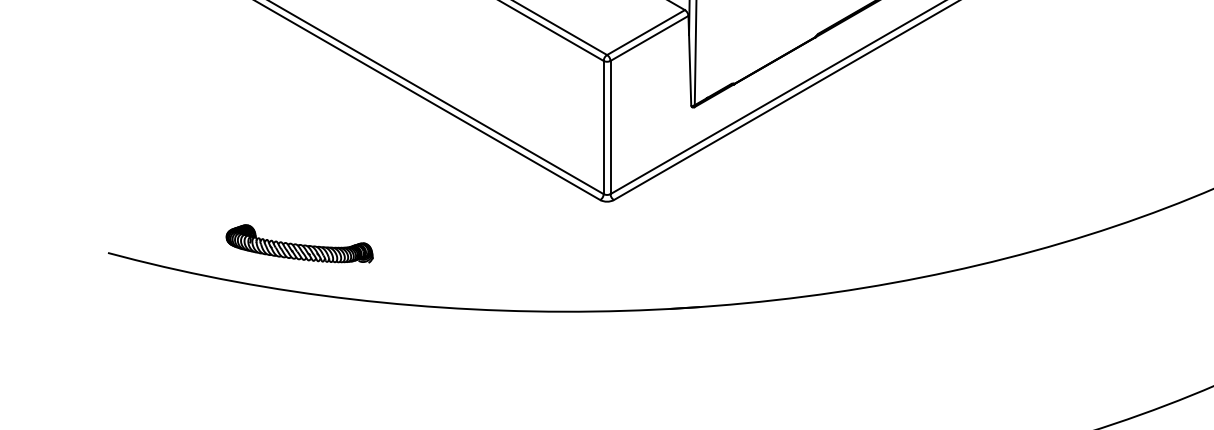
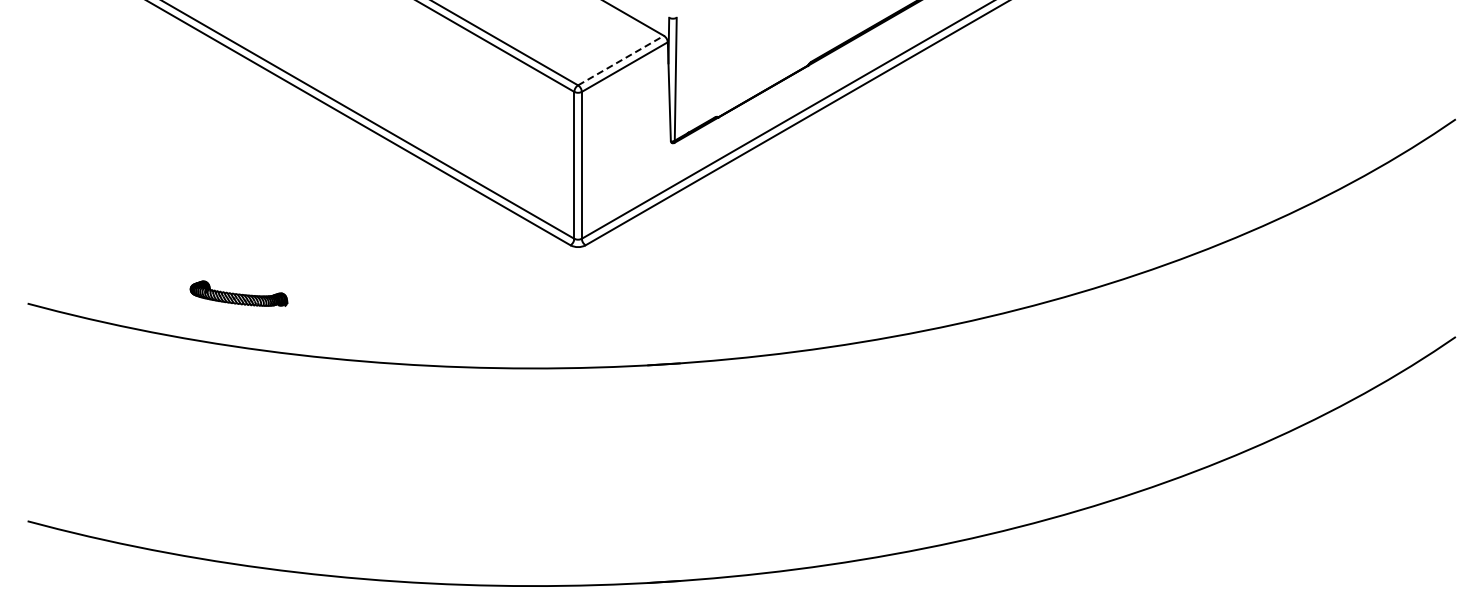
line: (646, 32) -> (621, 60), solid -> dashed
part: (299, 243) -> (238, 293), size x0.6

